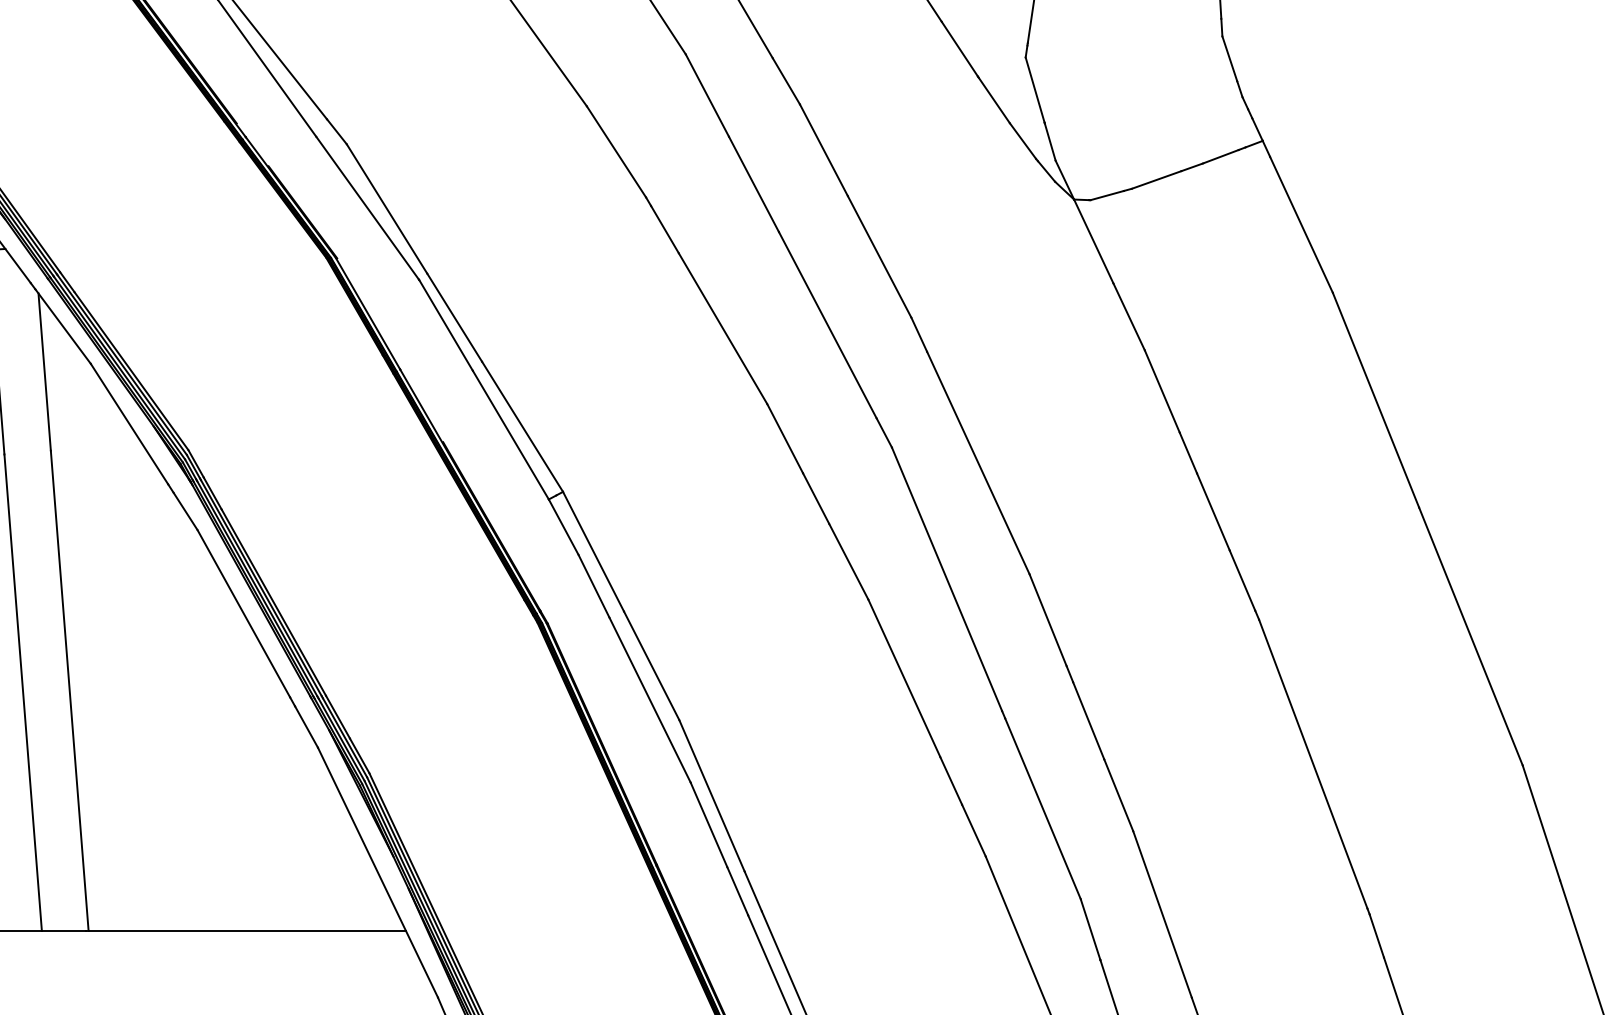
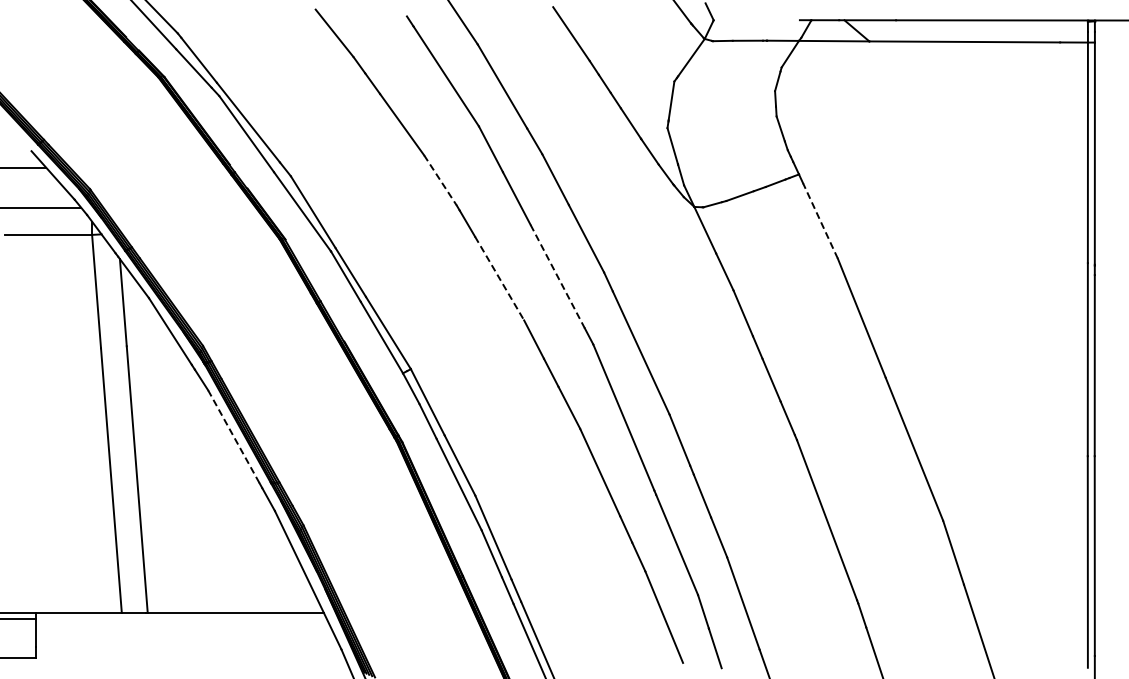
line: (616, 151) -> (440, 180), solid -> dashed
line: (1301, 225) -> (820, 221), solid -> dashed
line: (827, 326) -> (557, 277), solid -> dashed
line: (722, 328) -> (499, 278), solid -> dashed
line: (245, 615) -> (234, 437), solid -> dashed

